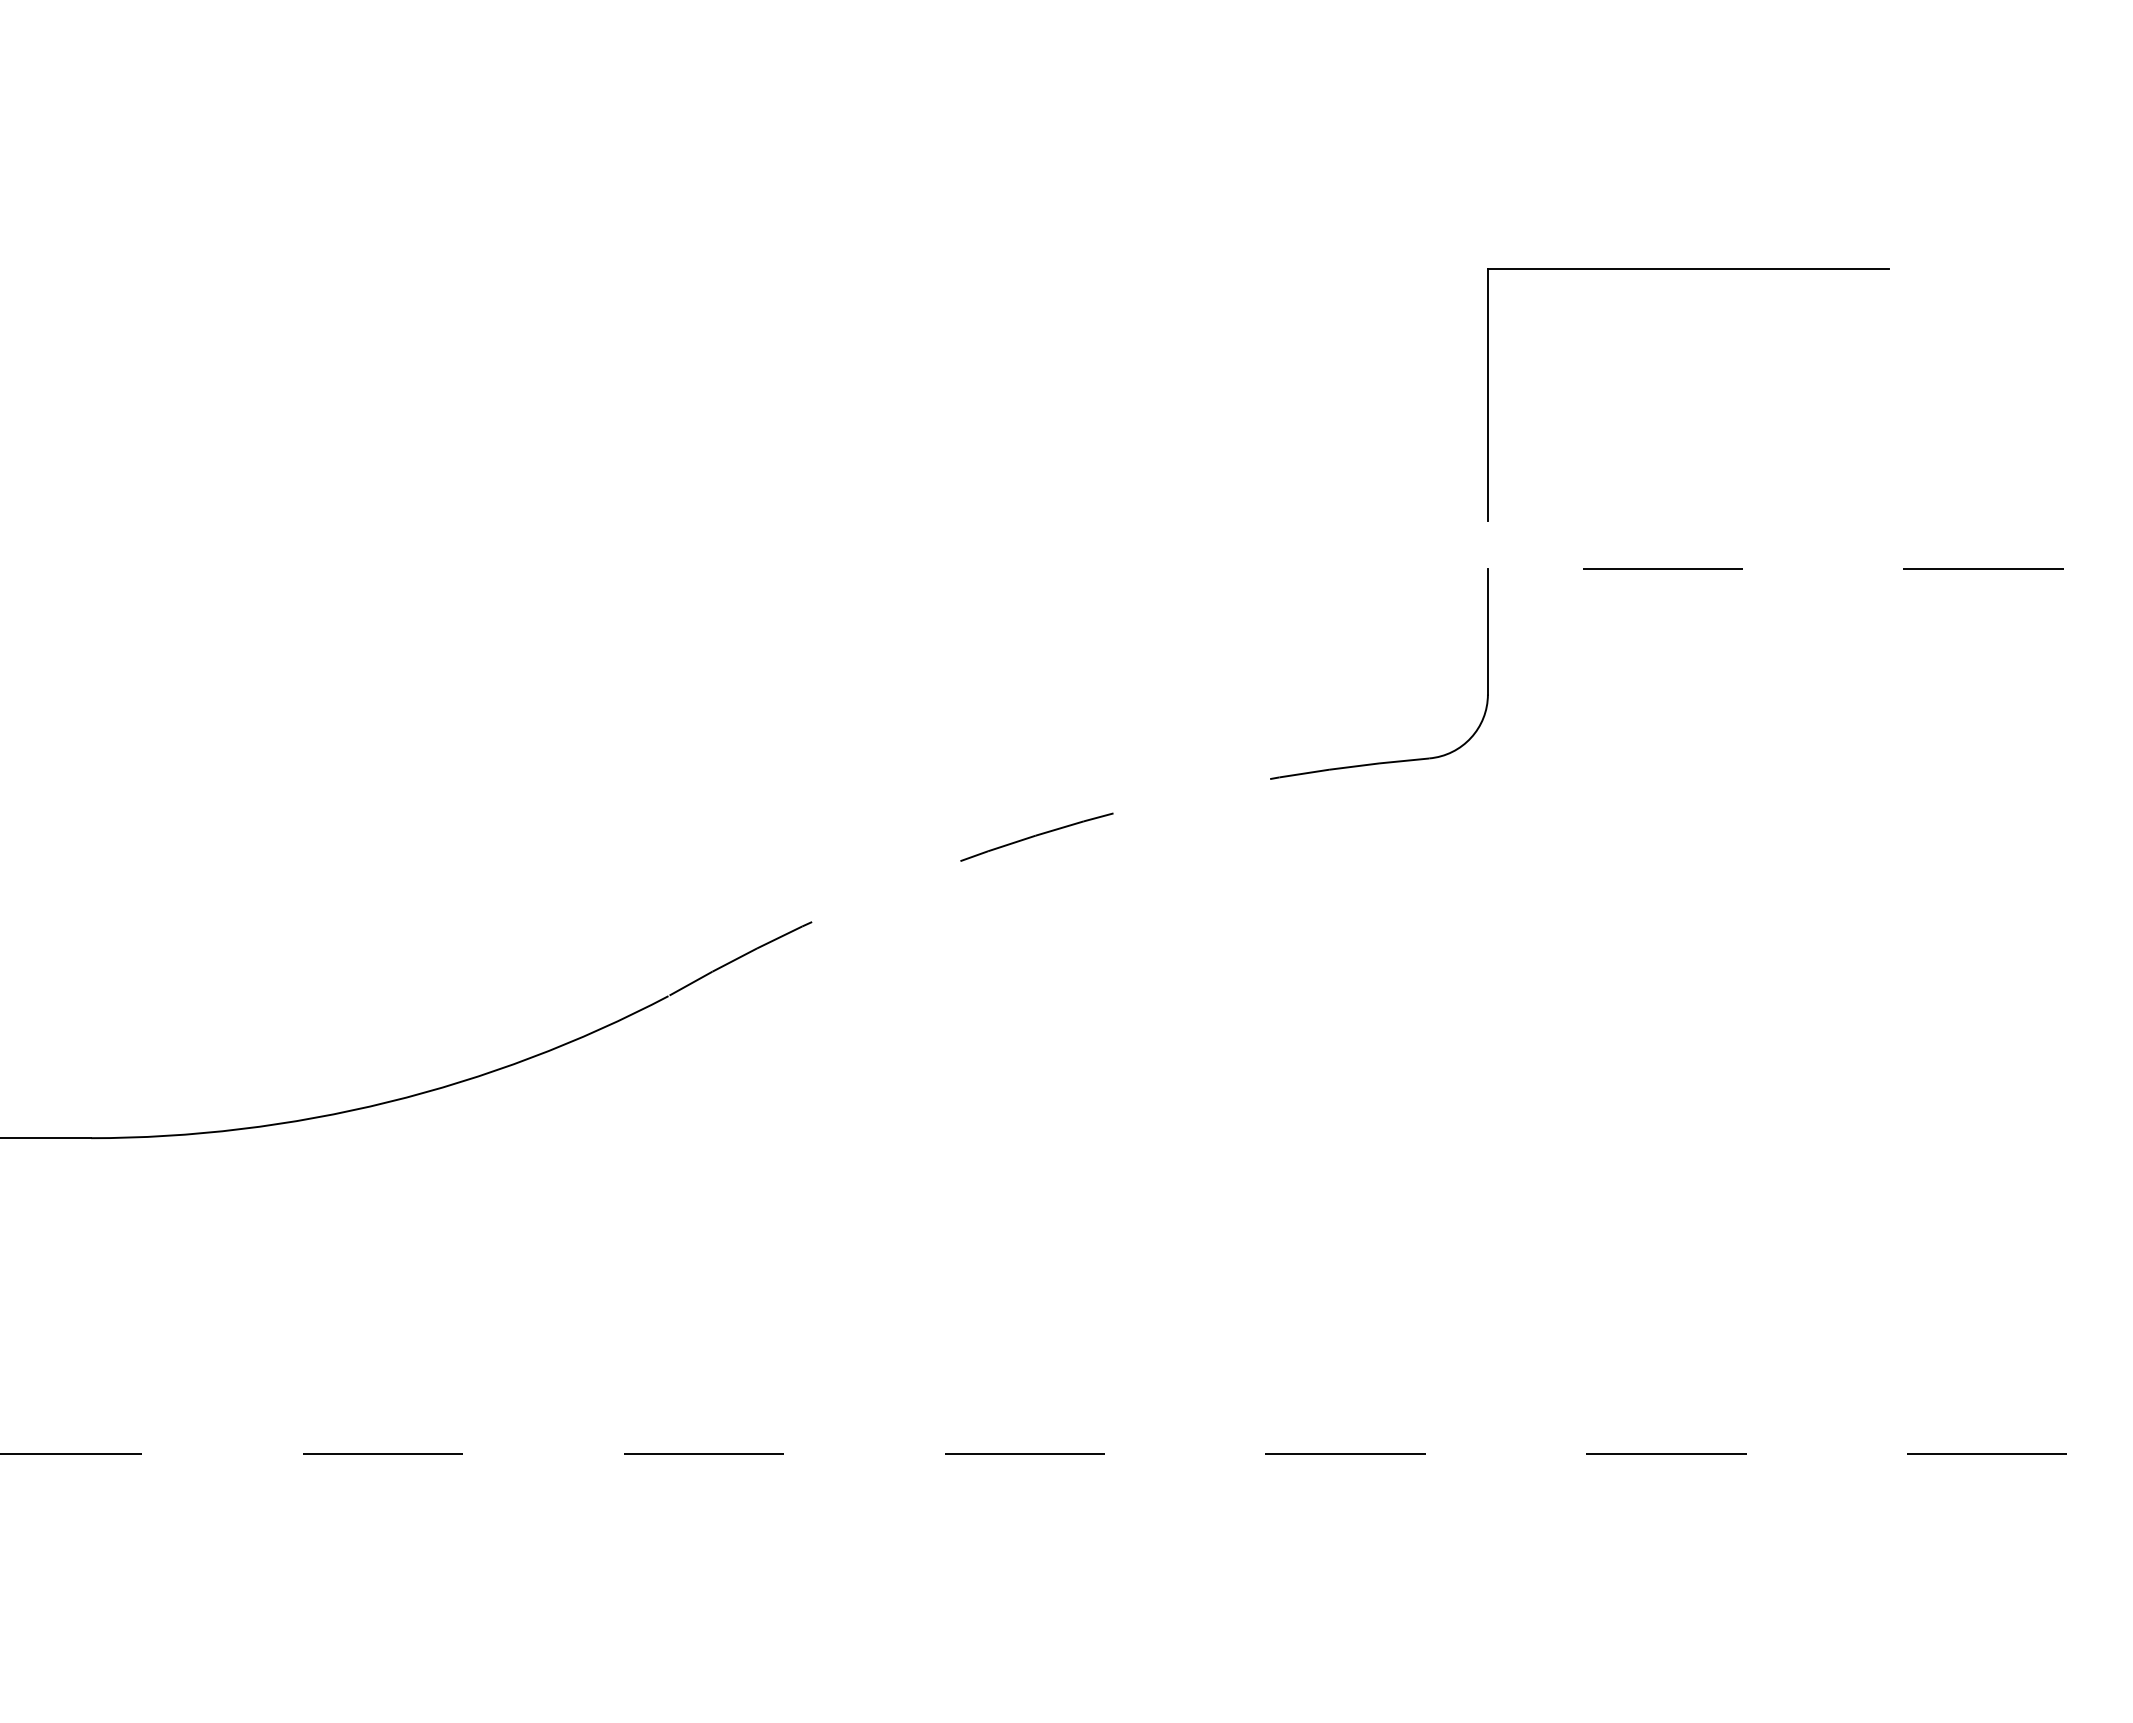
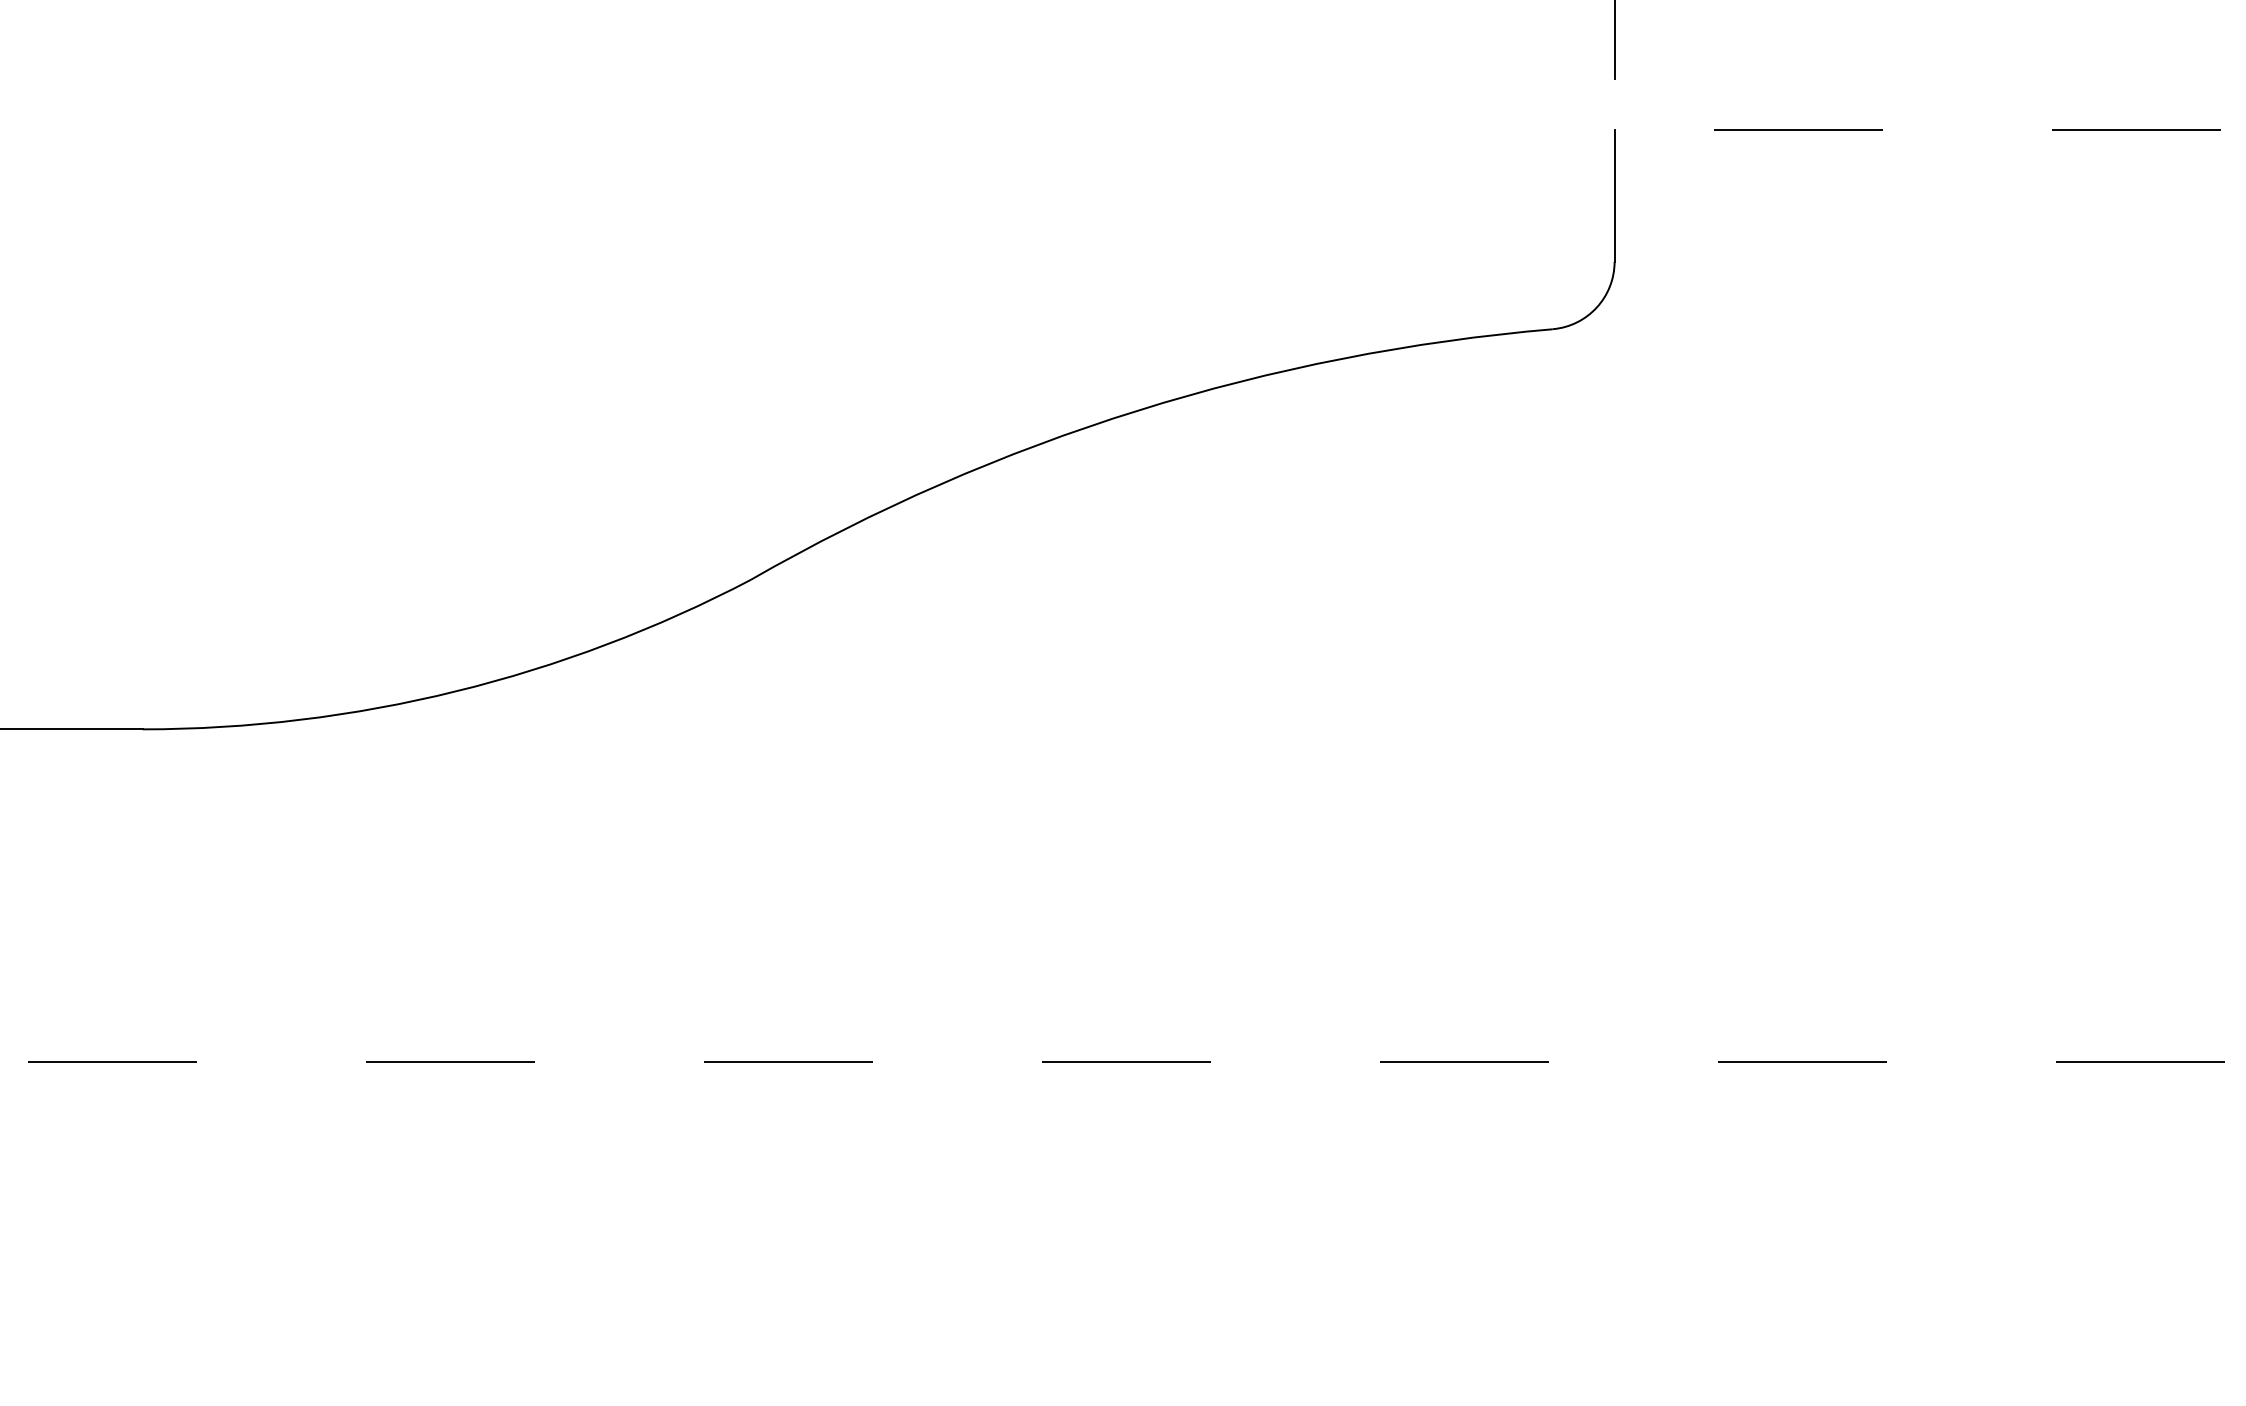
arc: (1035, 835) -> (1137, 410), dashed -> solid

